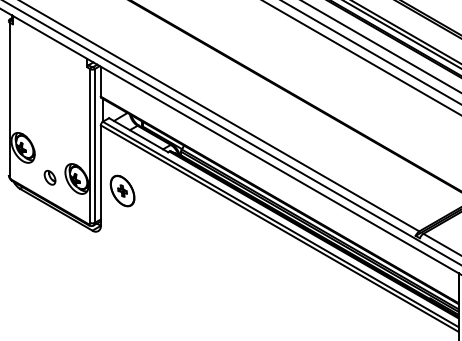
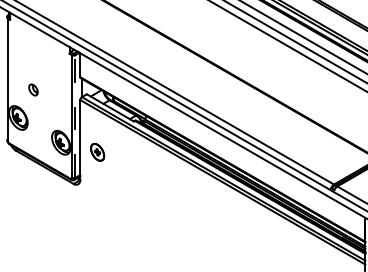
line: (94, 146) -> (75, 116), solid -> dashed
part: (49, 177) -> (33, 89), moved
part: (122, 190) -> (97, 151), size x0.7

